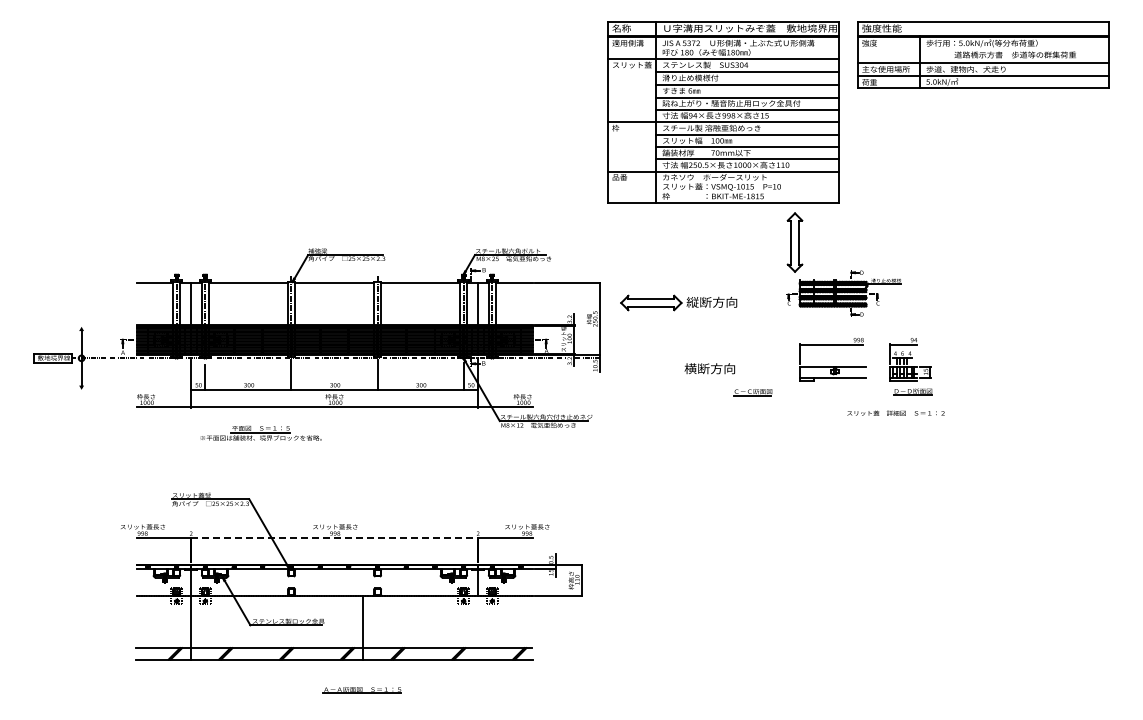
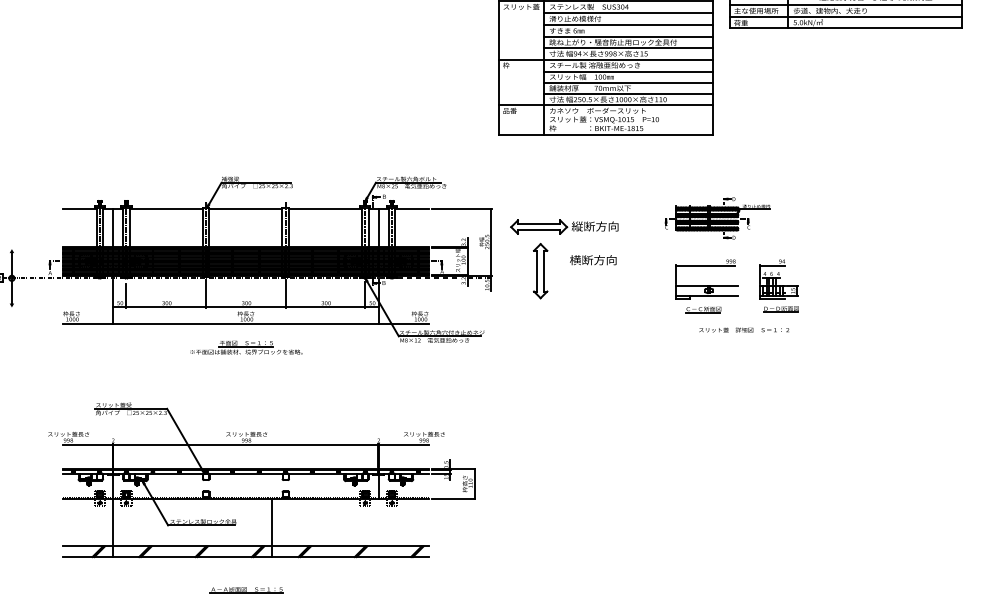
part: (794, 242) -> (540, 271), moved
text: (709, 368) -> (592, 259), moved
part: (752, 392) -> (703, 309), moved
text: (895, 412) -> (743, 329), moved
part: (260, 433) -> (245, 347), moved
line: (335, 538) -> (246, 445), dashed -> solid
part: (361, 690) -> (245, 590), moved

